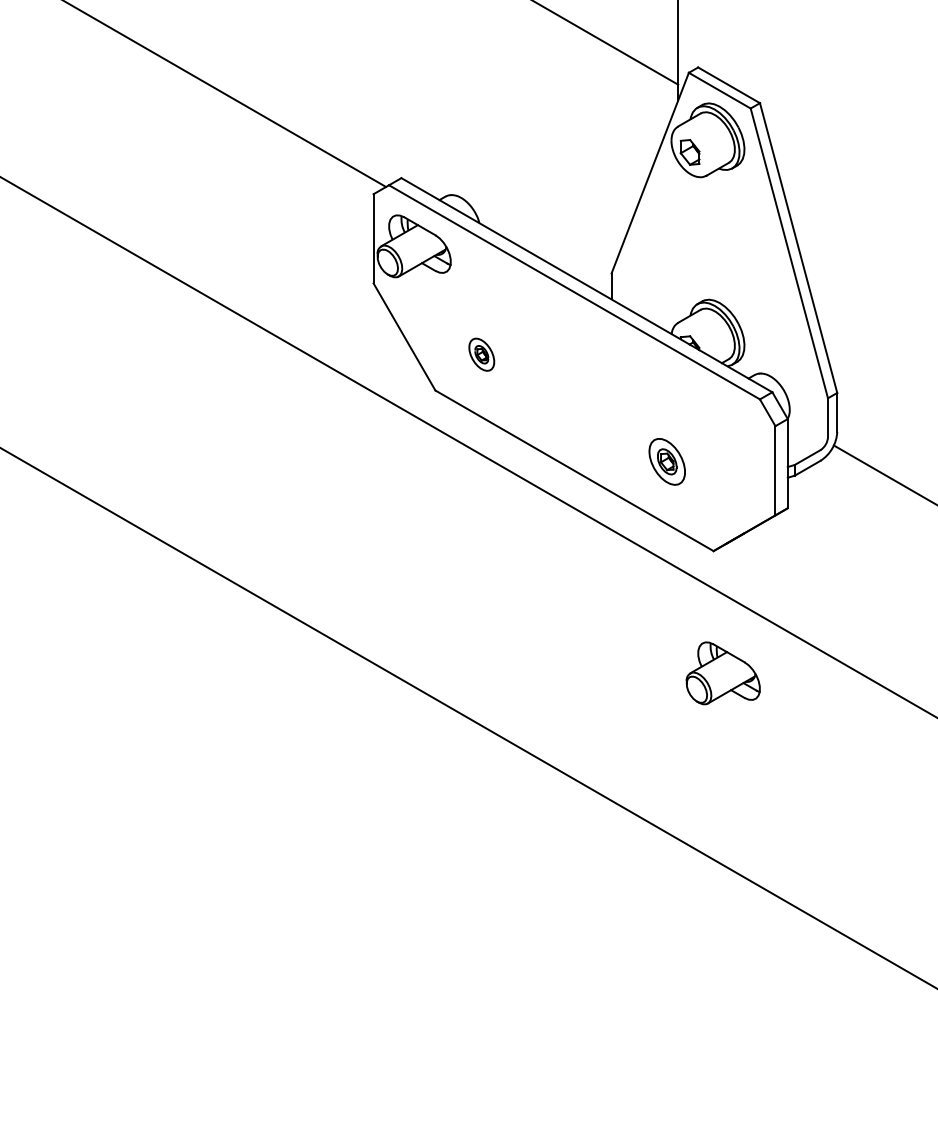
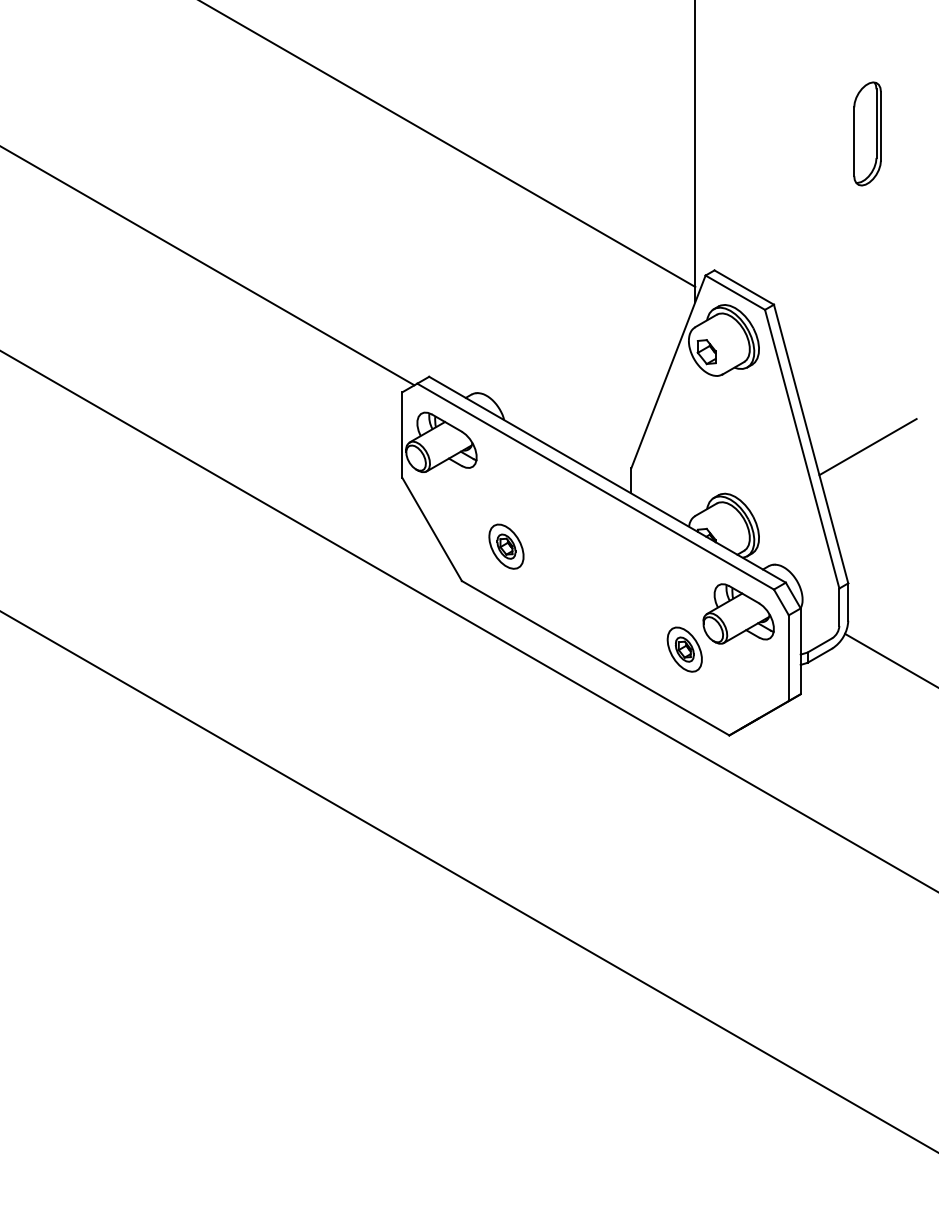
line: (857, 251) -> (867, 447), added
part: (481, 354) -> (506, 546), size x1.43
part: (723, 672) -> (738, 613), moved

